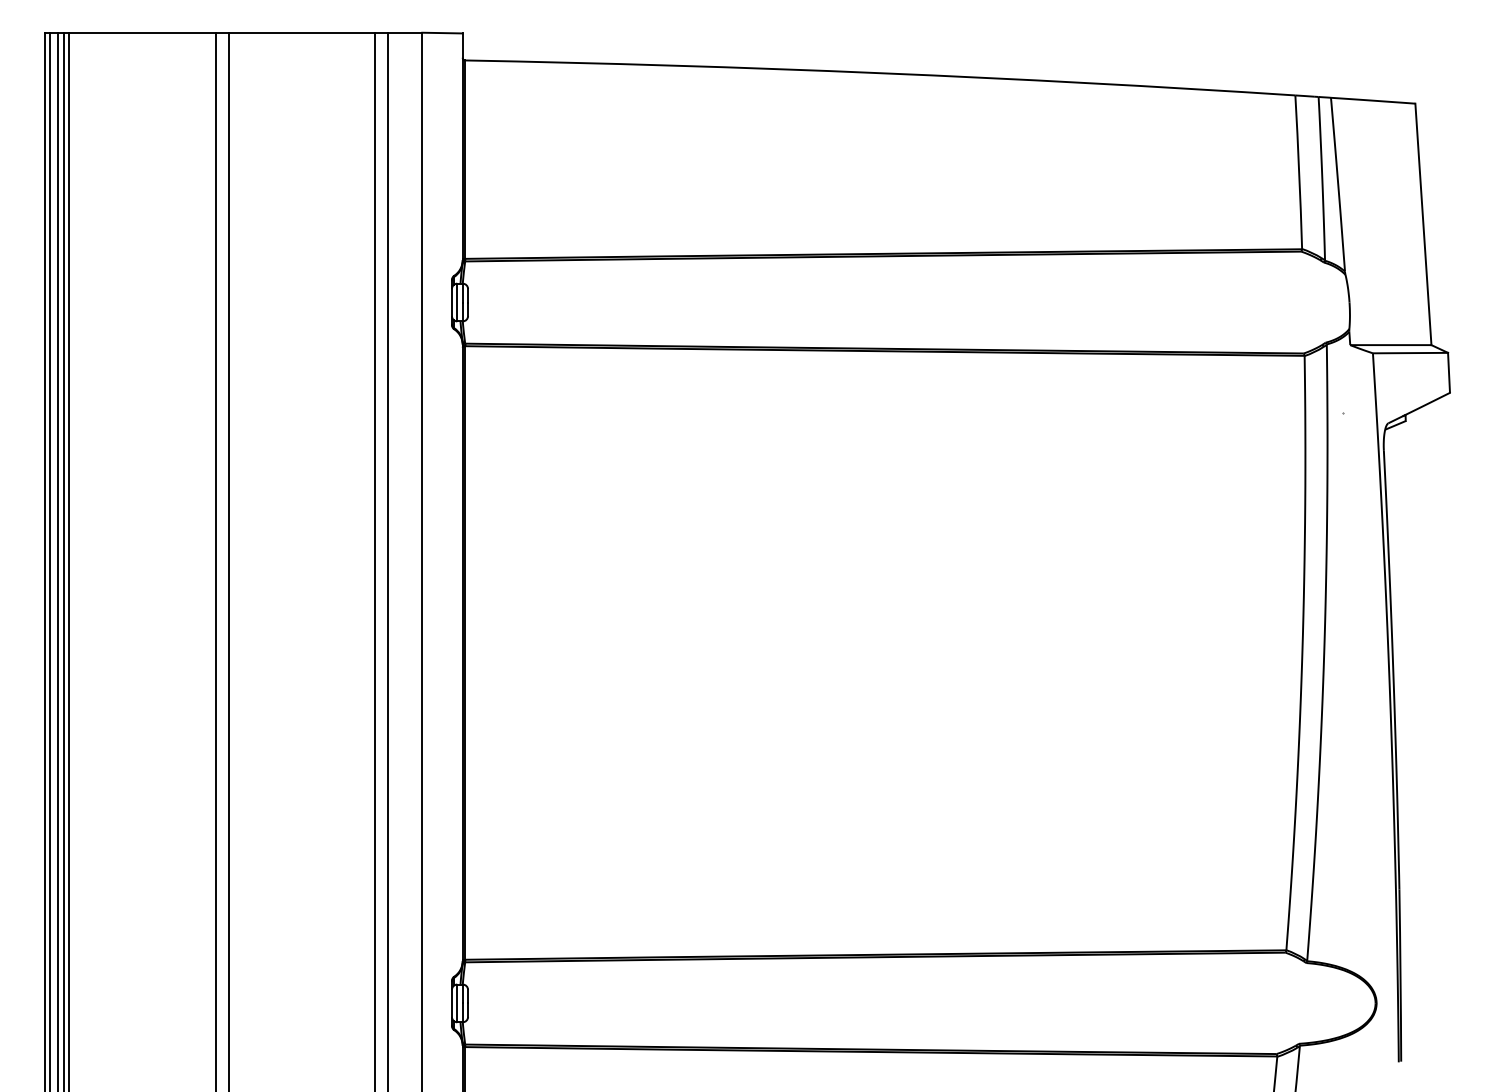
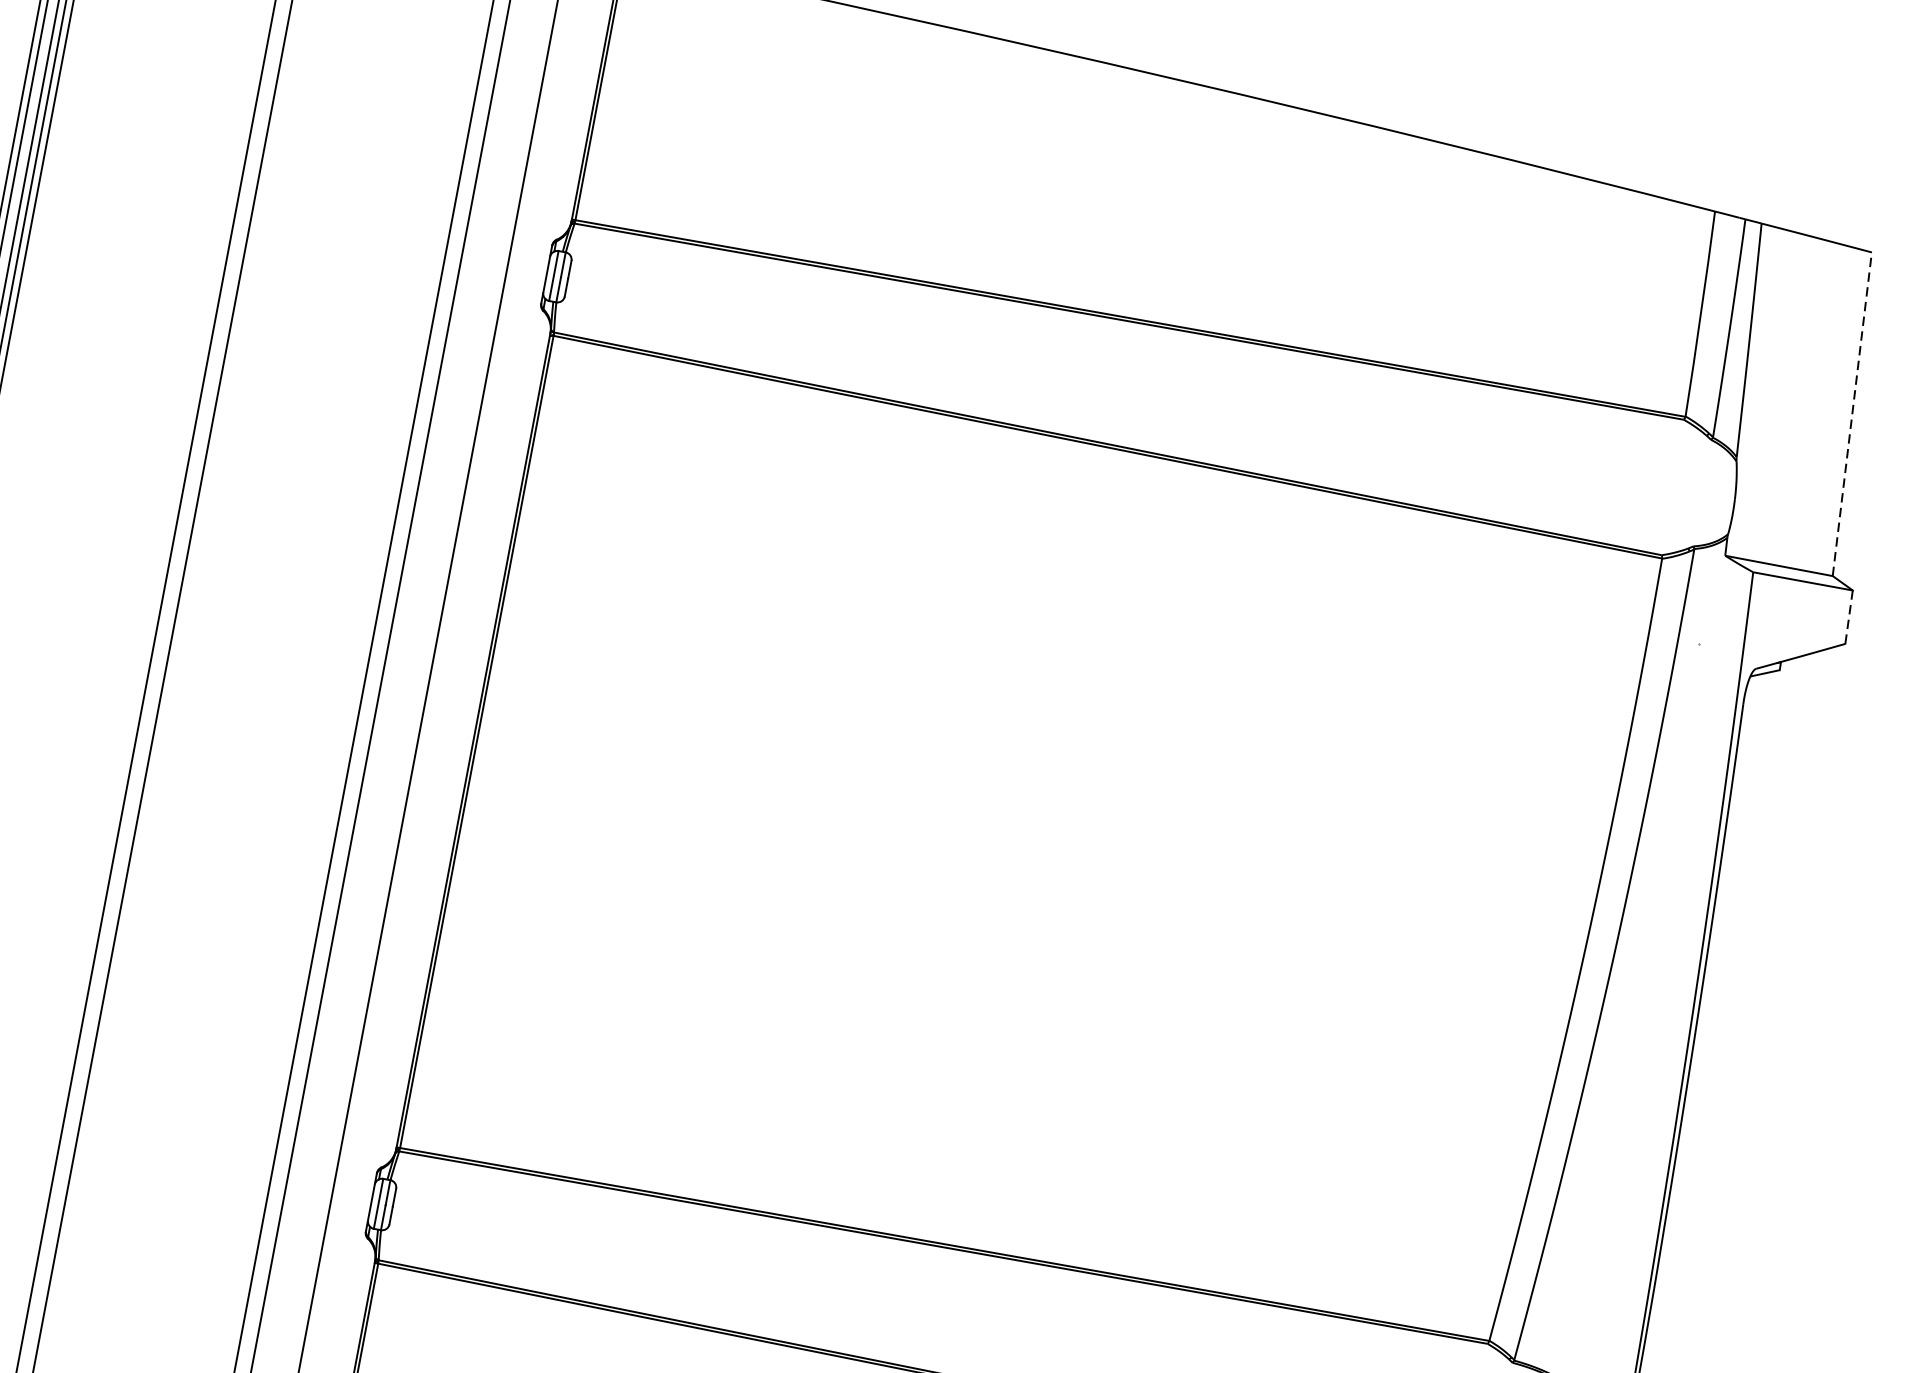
line: (1423, 224) -> (1852, 414), solid -> dashed
line: (1449, 372) -> (1849, 616), solid -> dashed

